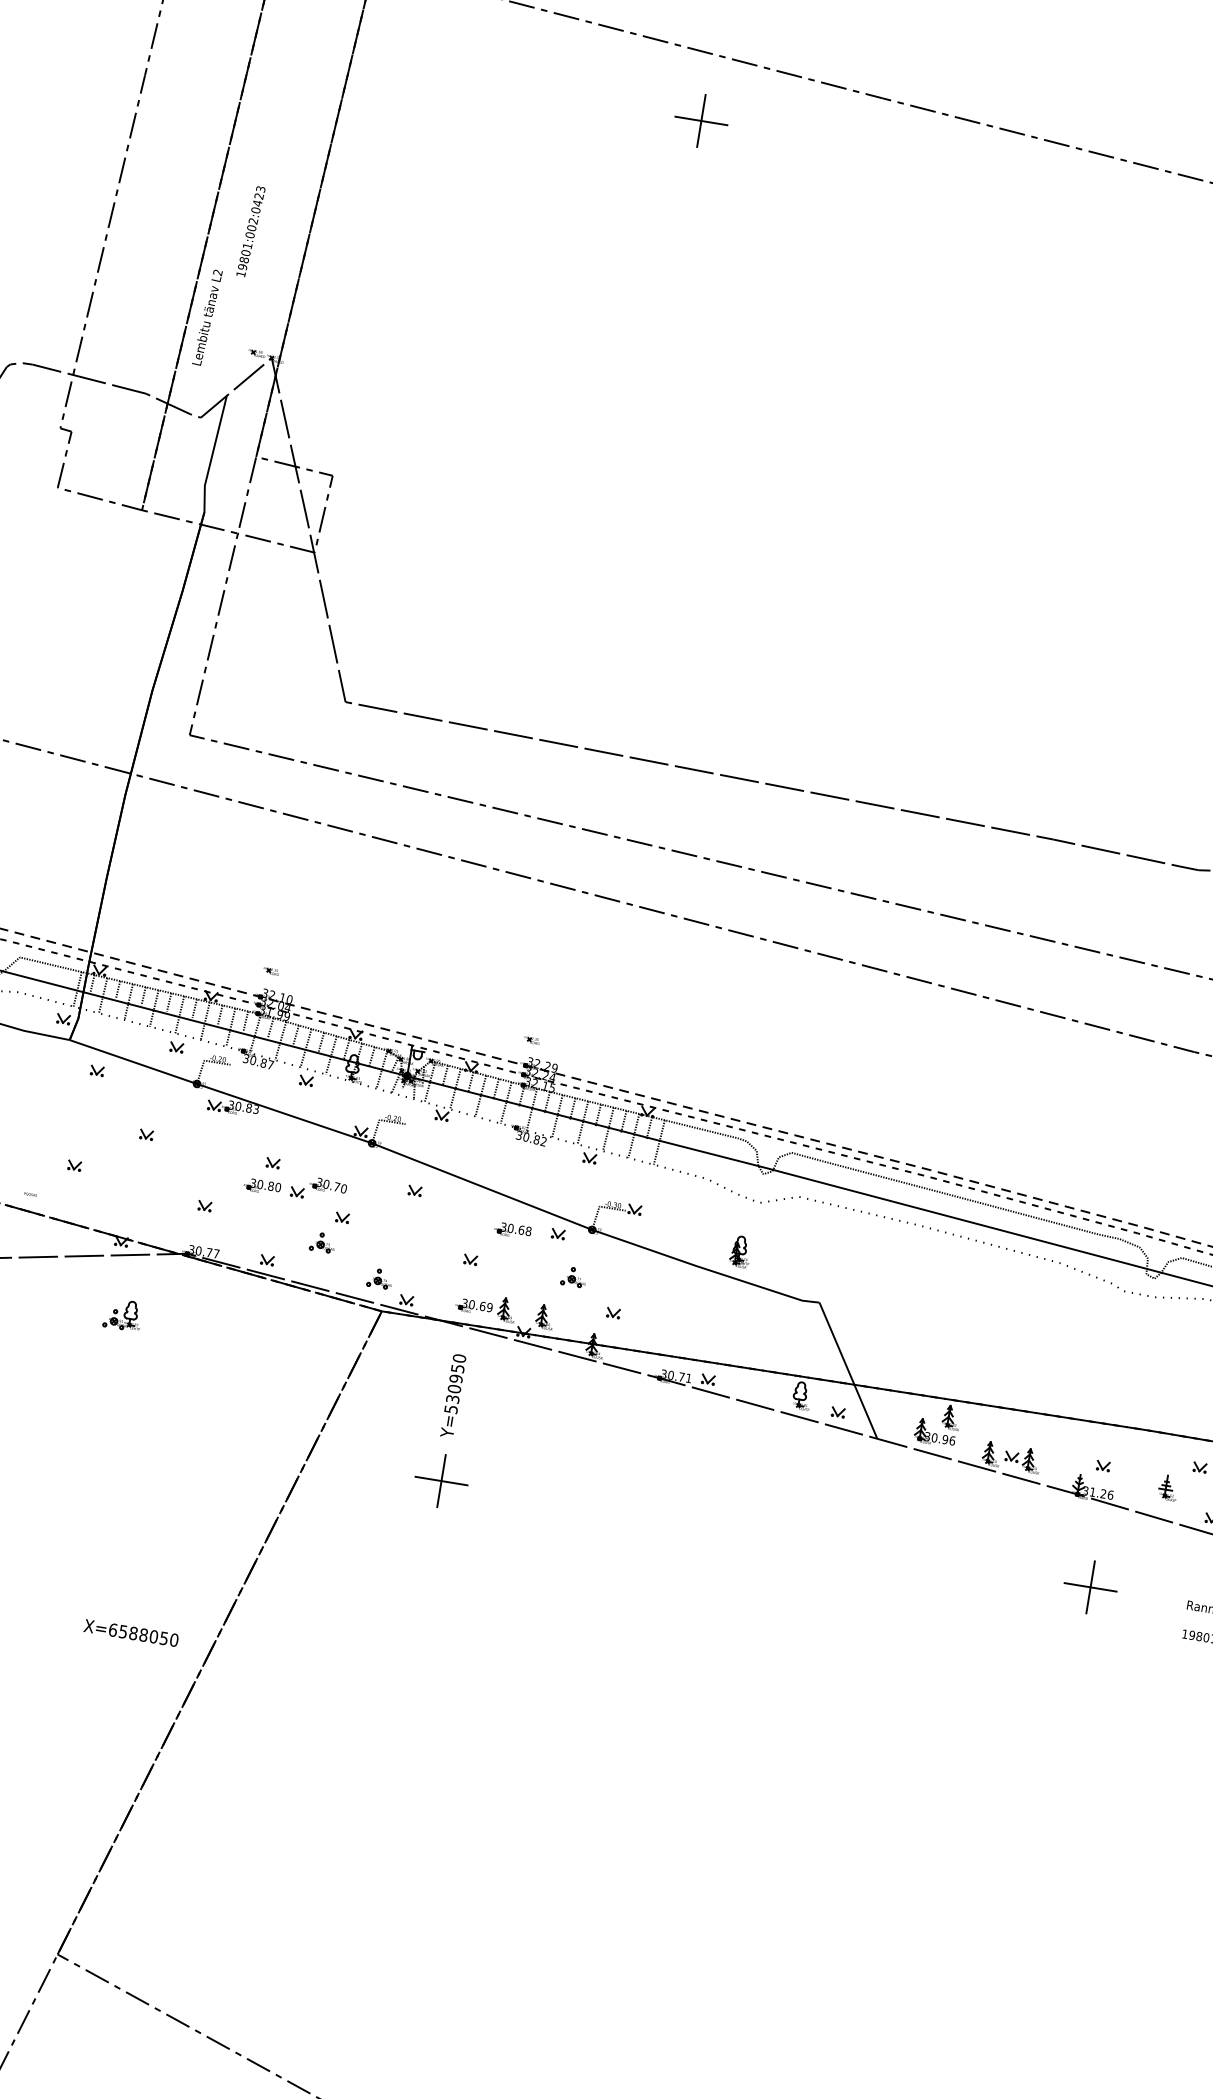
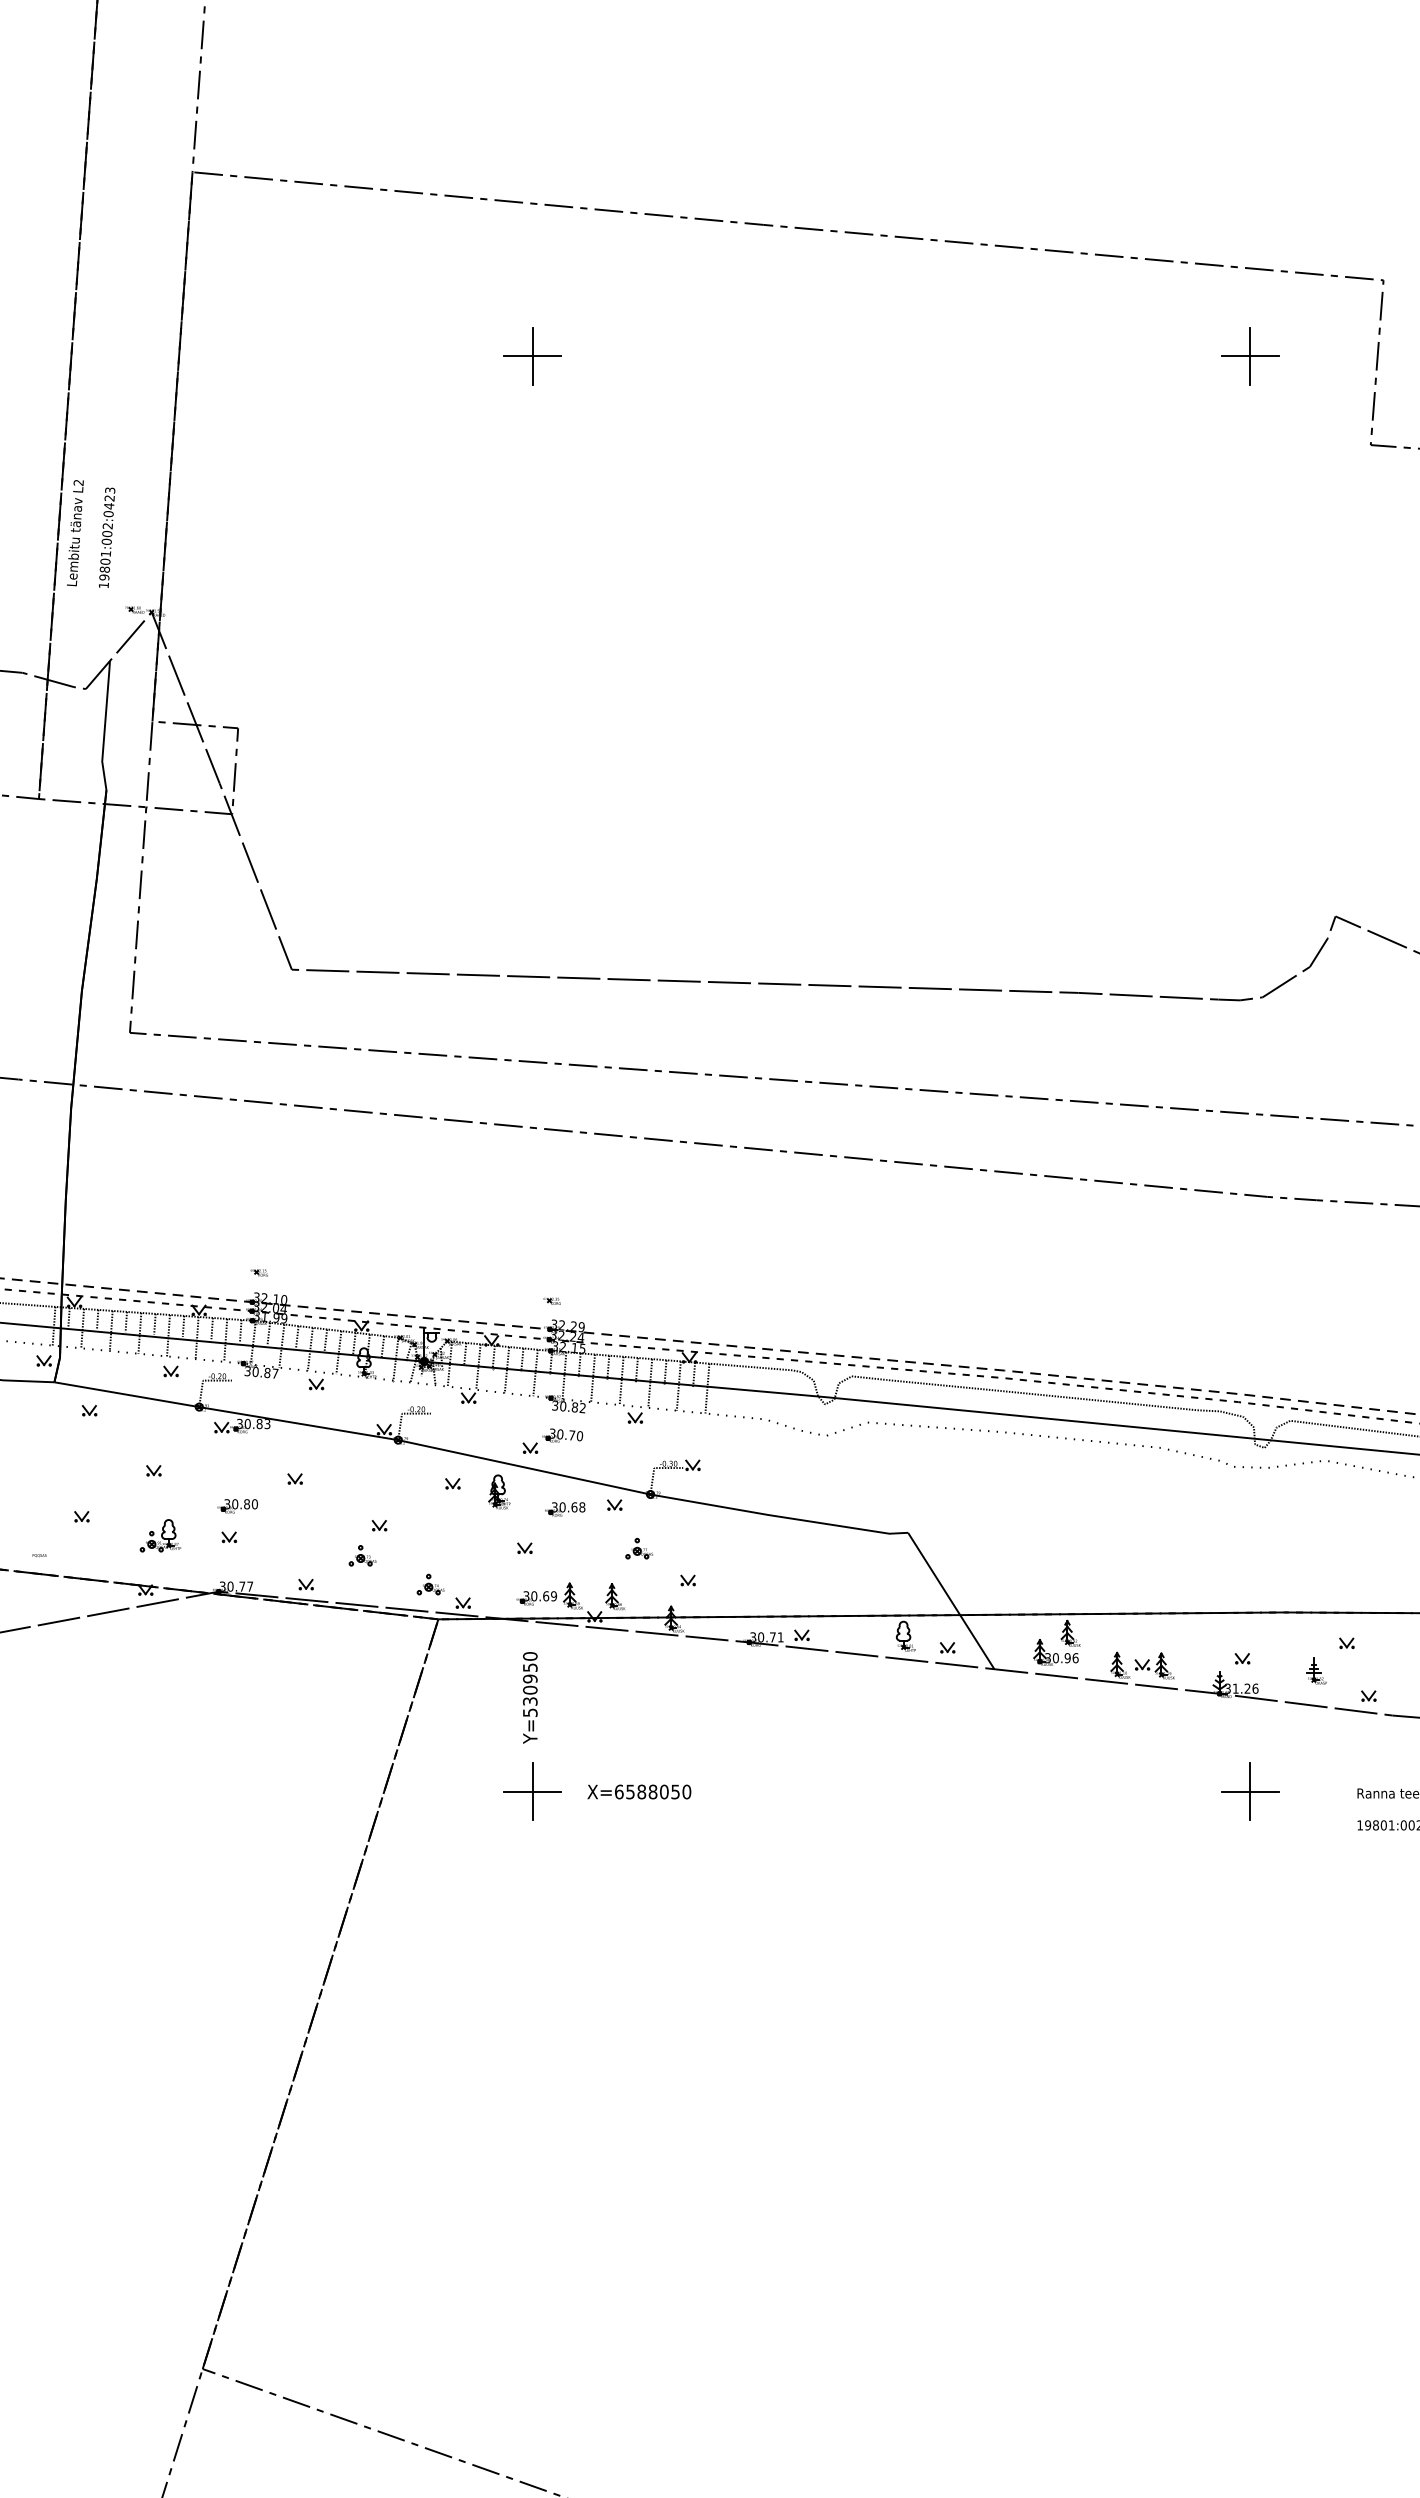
part: (701, 121) -> (532, 356), moved
text: (250, 231) -> (106, 537), moved
text: (207, 318) -> (75, 533), moved
part: (262, 1186) -> (237, 1506), moved
part: (318, 1188) -> (552, 1440), moved
part: (740, 1251) -> (499, 1491), moved
part: (123, 1314) -> (160, 1535), moved
text: (131, 1632) -> (639, 1791), moved

